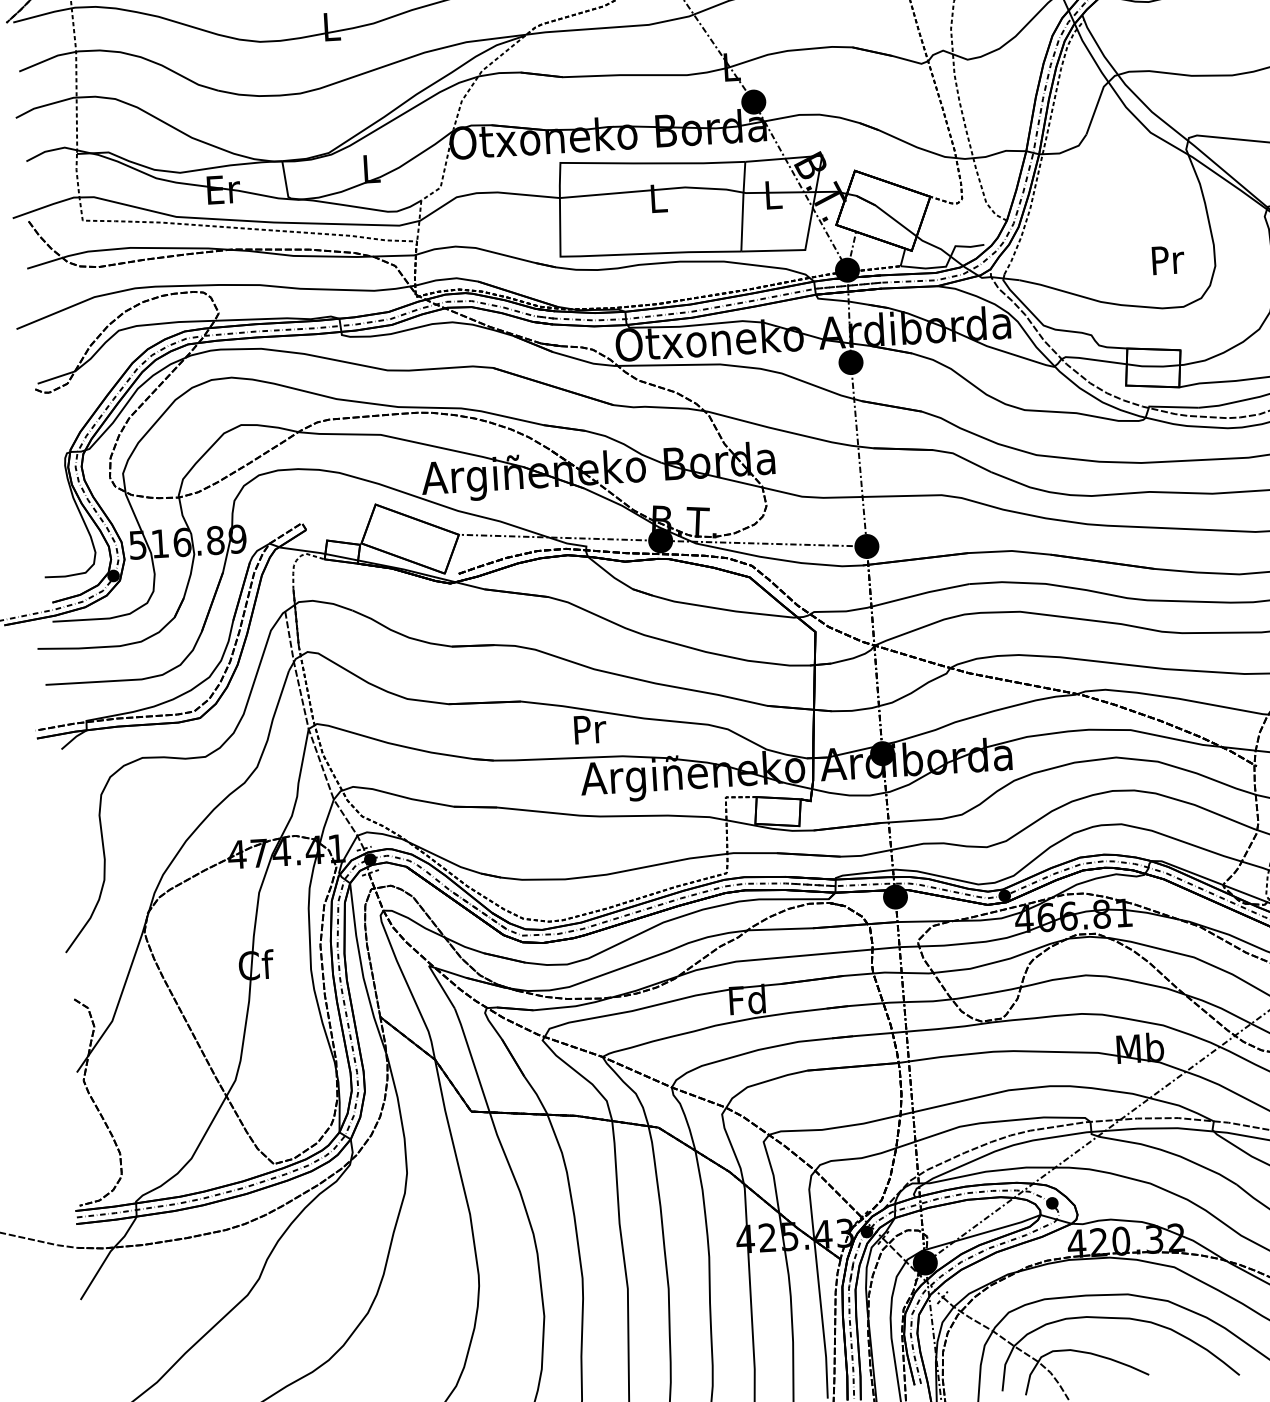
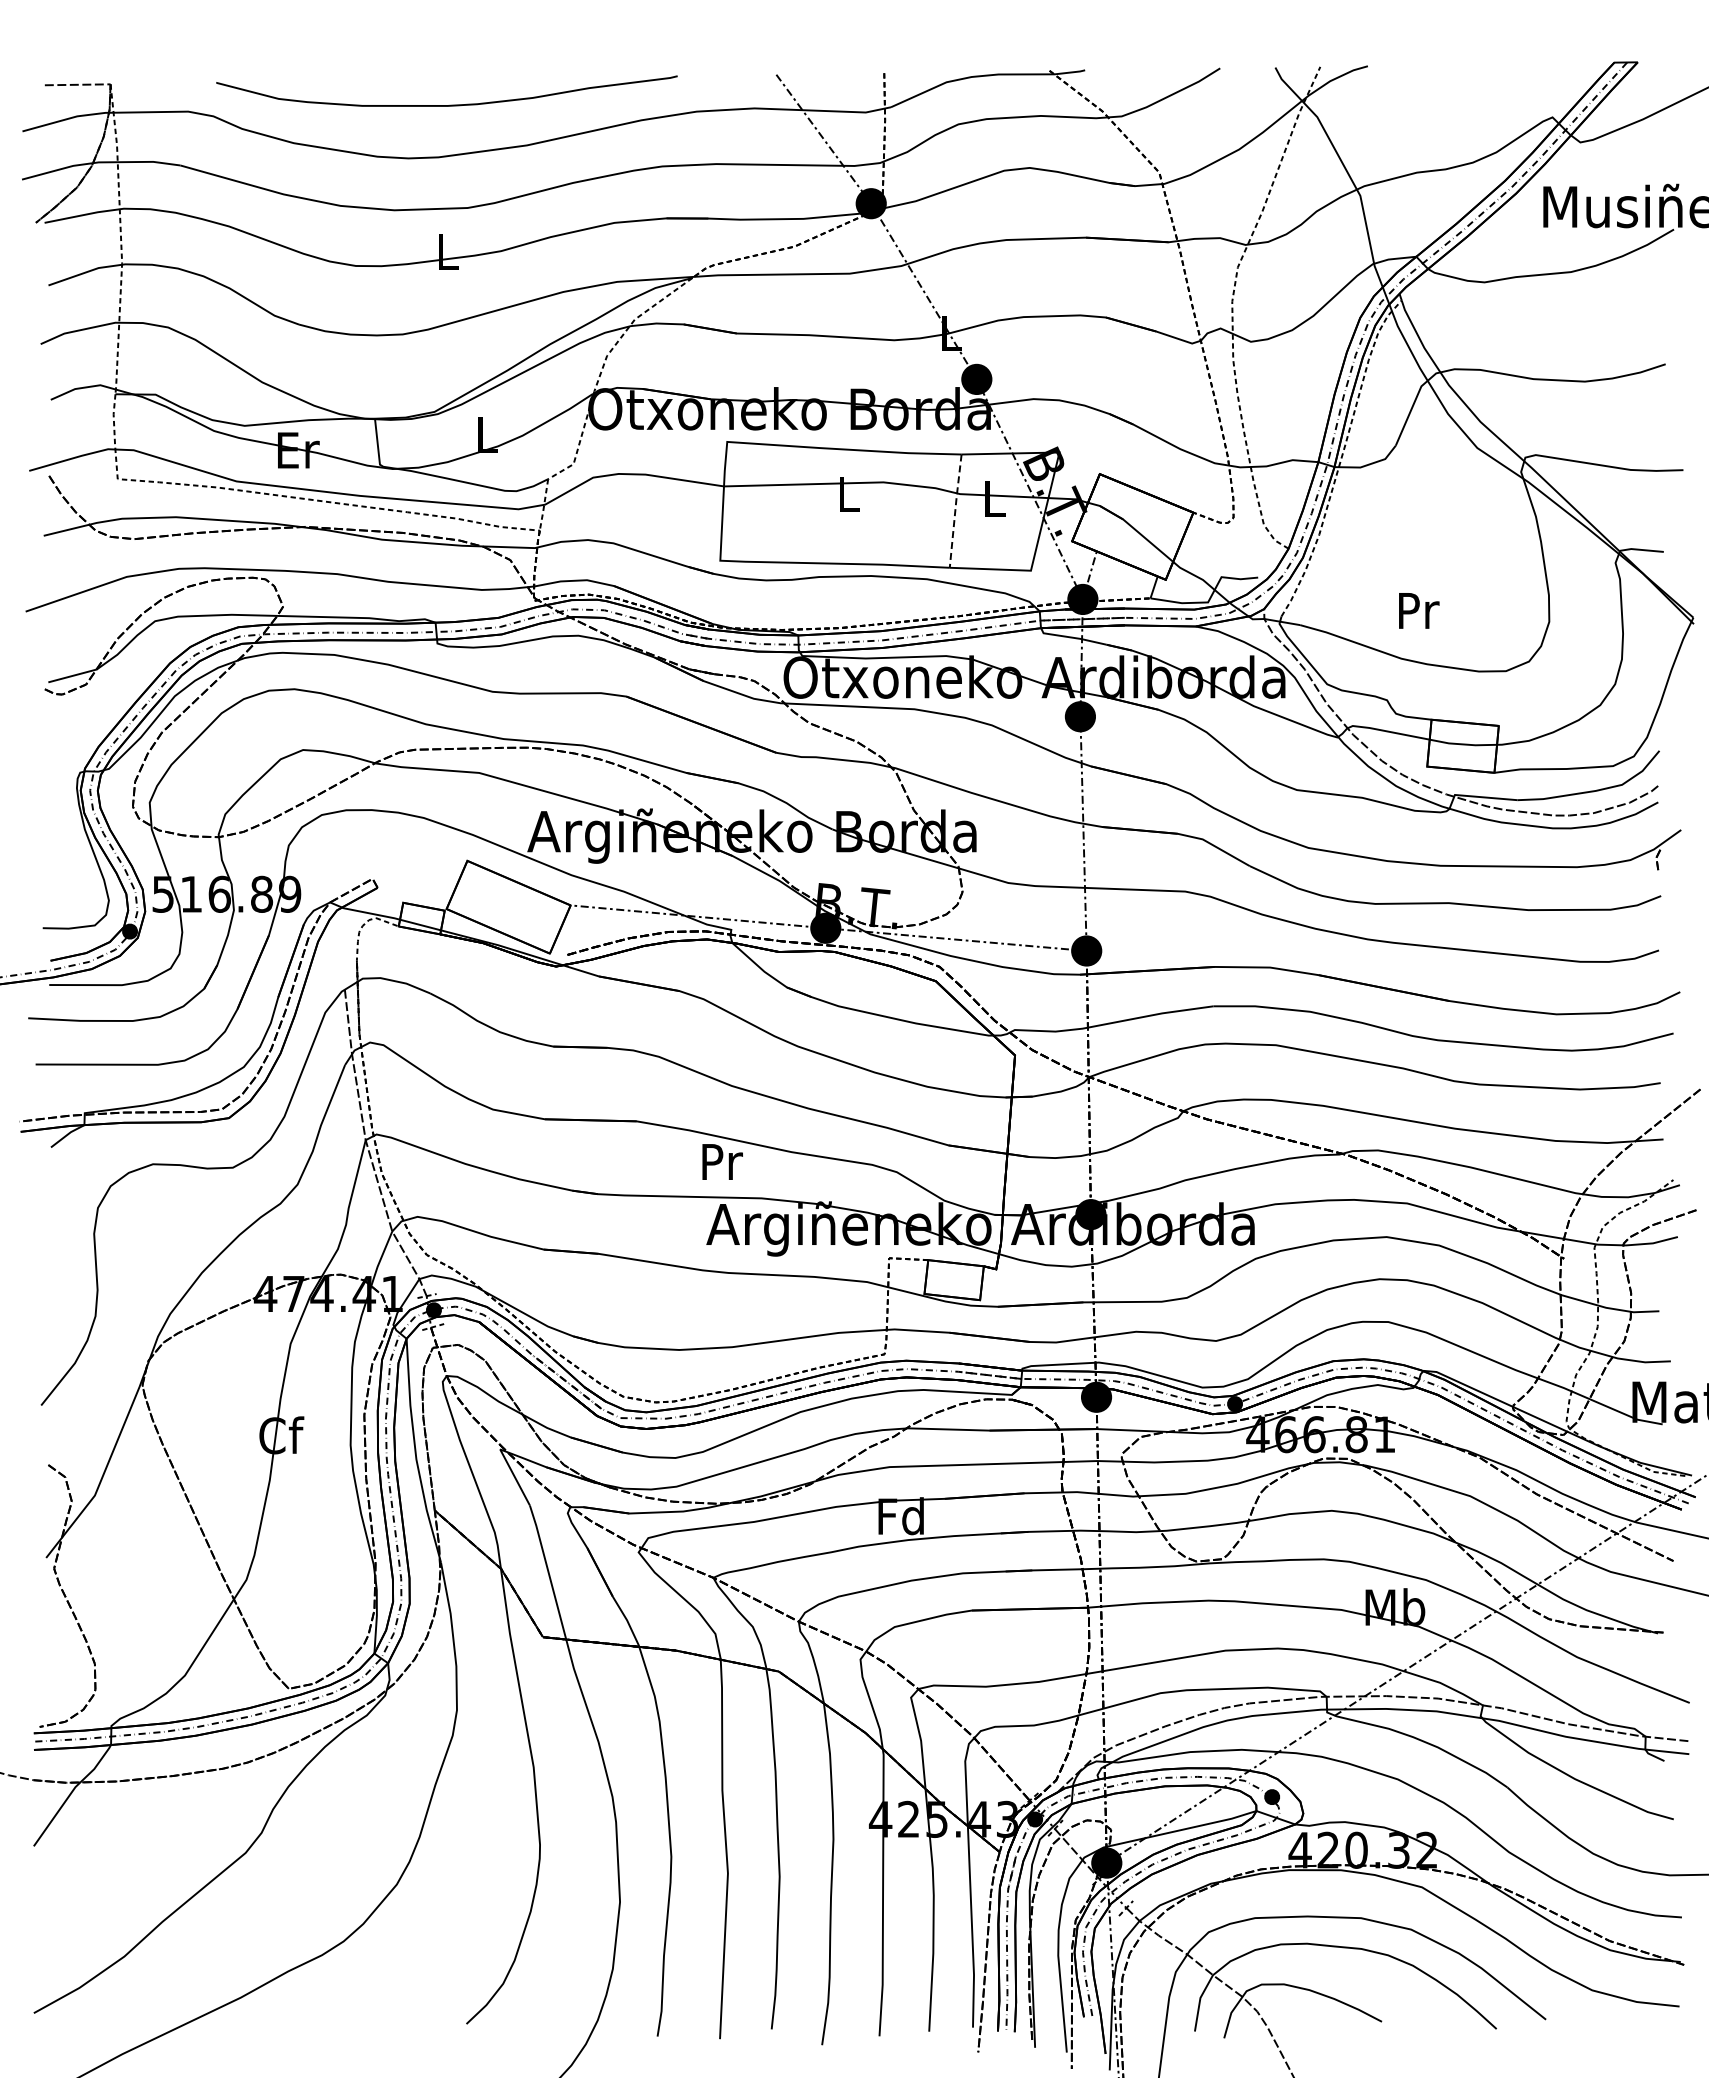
line: (743, 206) -> (955, 510), solid -> dashed
text: (1168, 259) -> (1419, 610), moved

